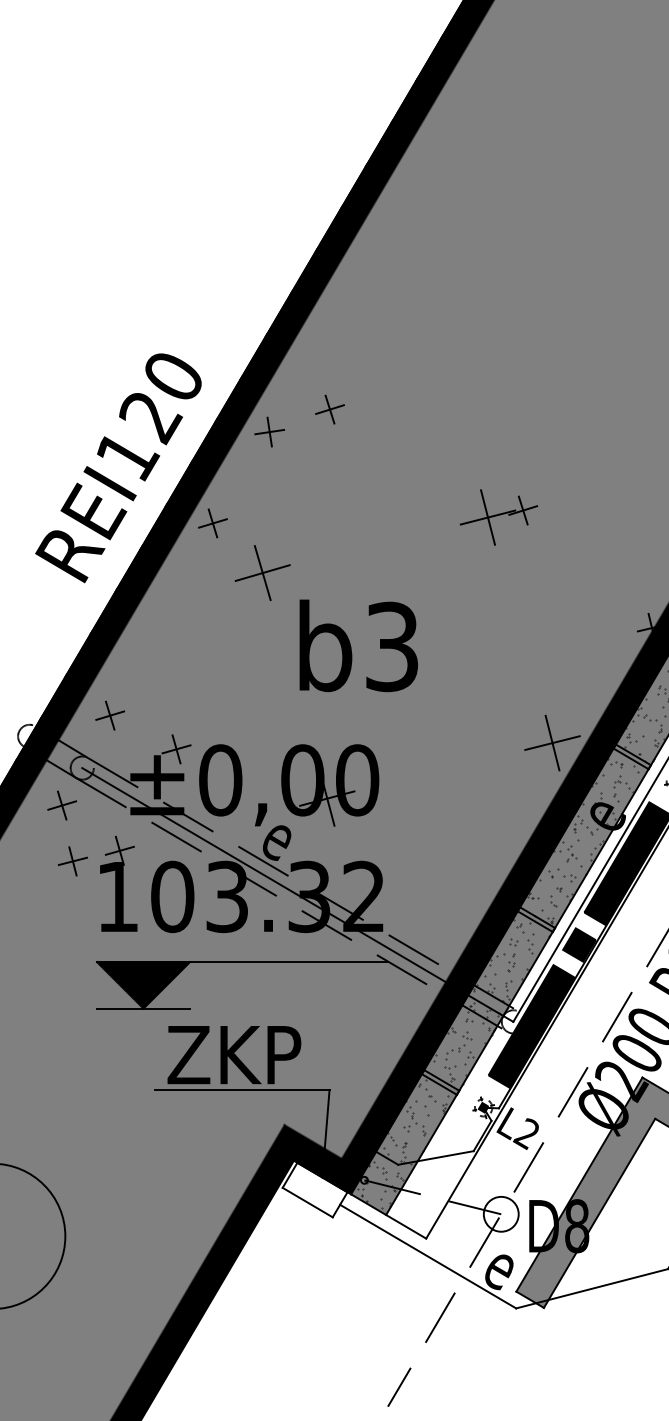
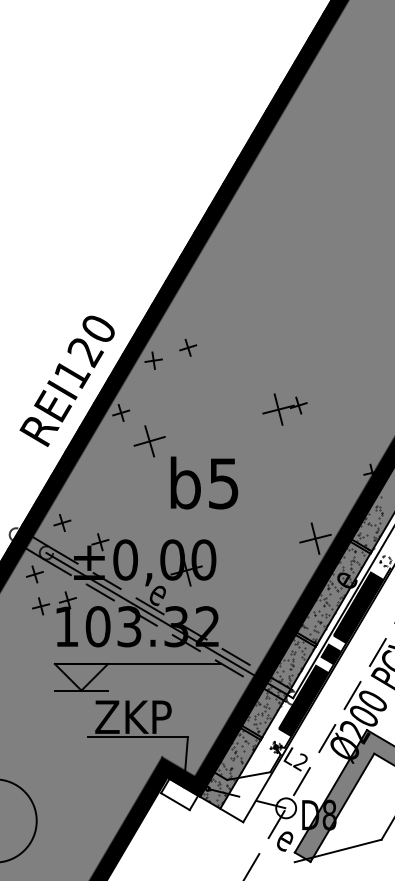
text: (391, 644) -> (223, 482), b3 -> b5
fill: (143, 985) -> (81, 677), removed
line: (426, 1256) -> (243, 832), removed

